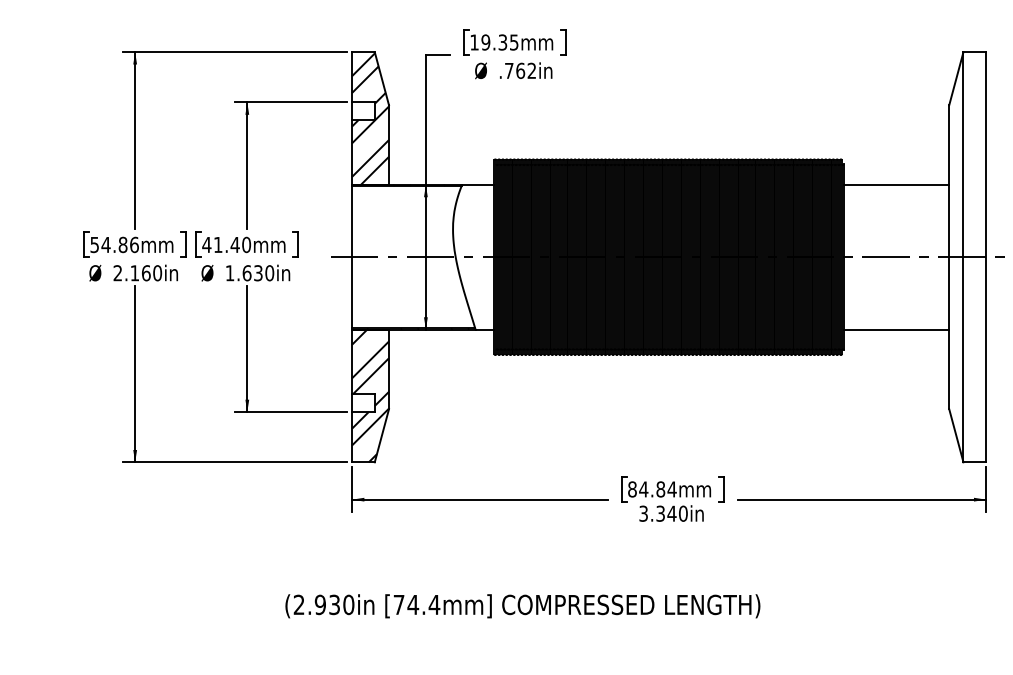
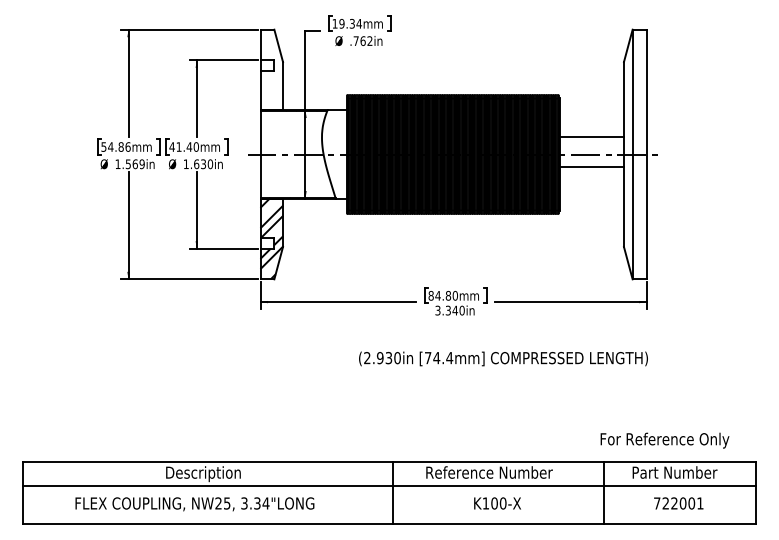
text: (513, 41) -> (358, 23), 19.35mm -> 19.34mm
hatch: (370, 119) -> (271, 70), removed
line: (895, 184) -> (591, 137), moved
text: (136, 273) -> (129, 164), 2.160in -> 1.569in
line: (895, 329) -> (591, 166), moved
text: (672, 488) -> (455, 295), 84.84mm -> 84.80mm
text: (522, 605) -> (503, 358), moved

